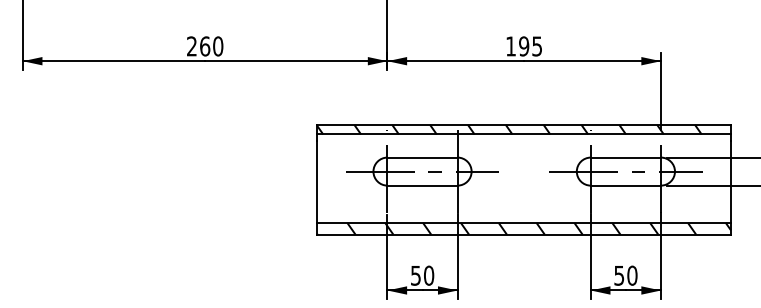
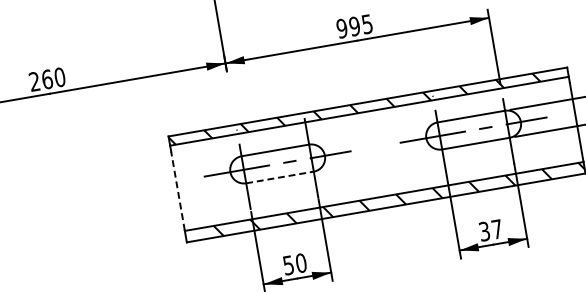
text: (510, 46) -> (341, 28), 195 -> 995
line: (317, 181) -> (178, 190), solid -> dashed
line: (423, 185) -> (280, 177), solid -> dashed
text: (625, 275) -> (490, 230), 50 -> 37

